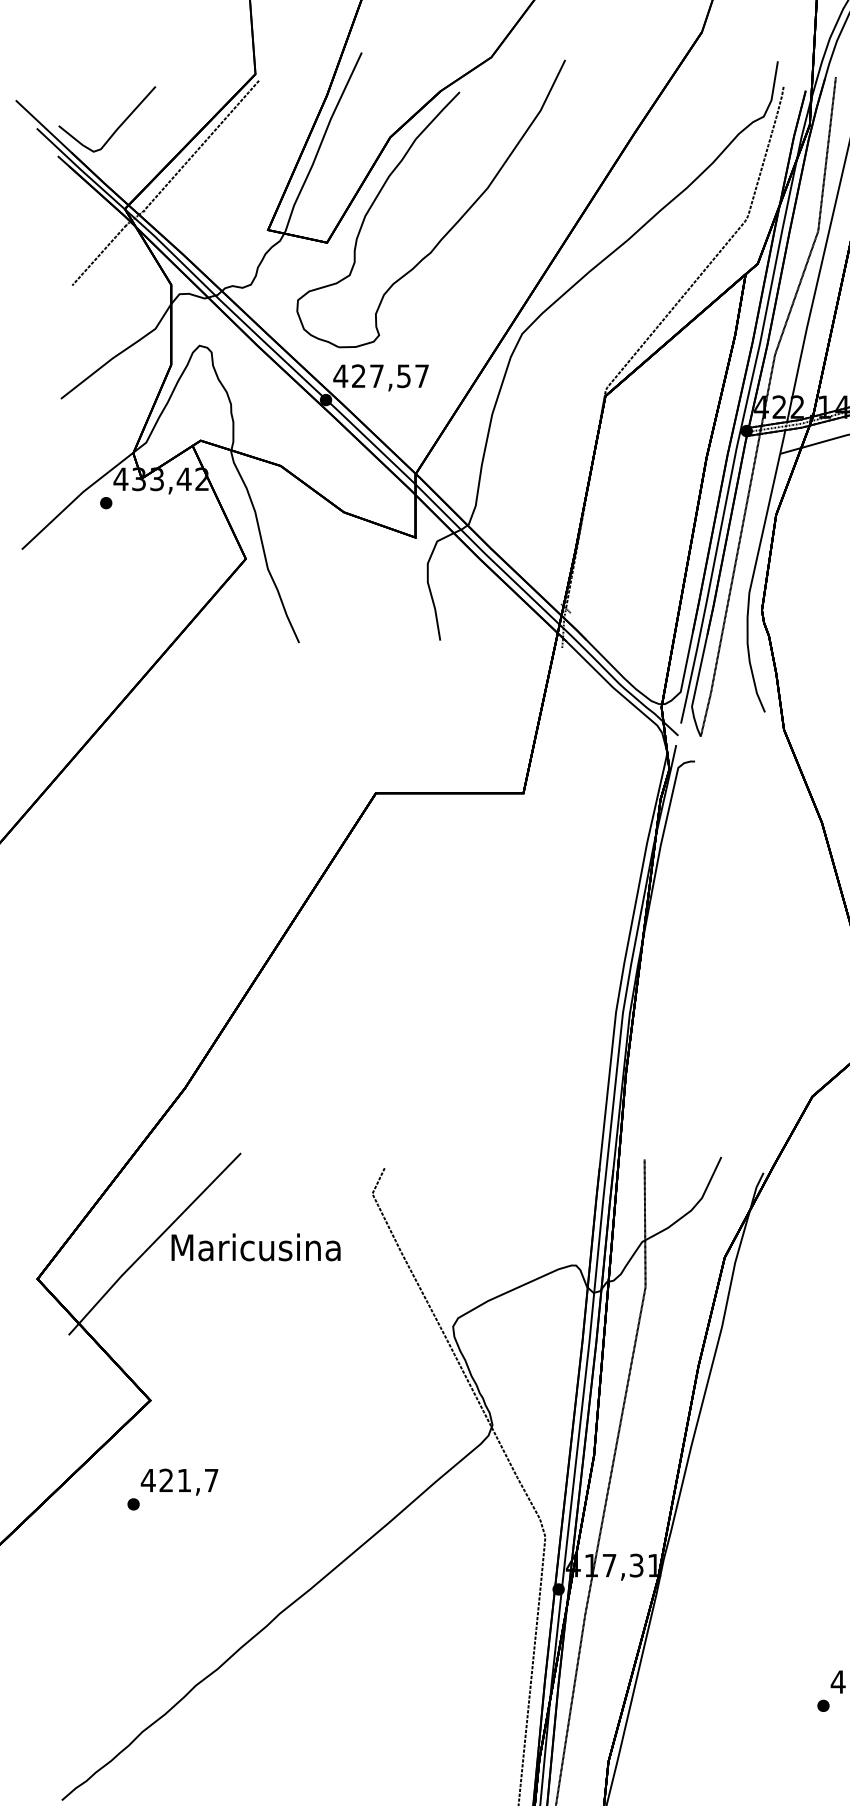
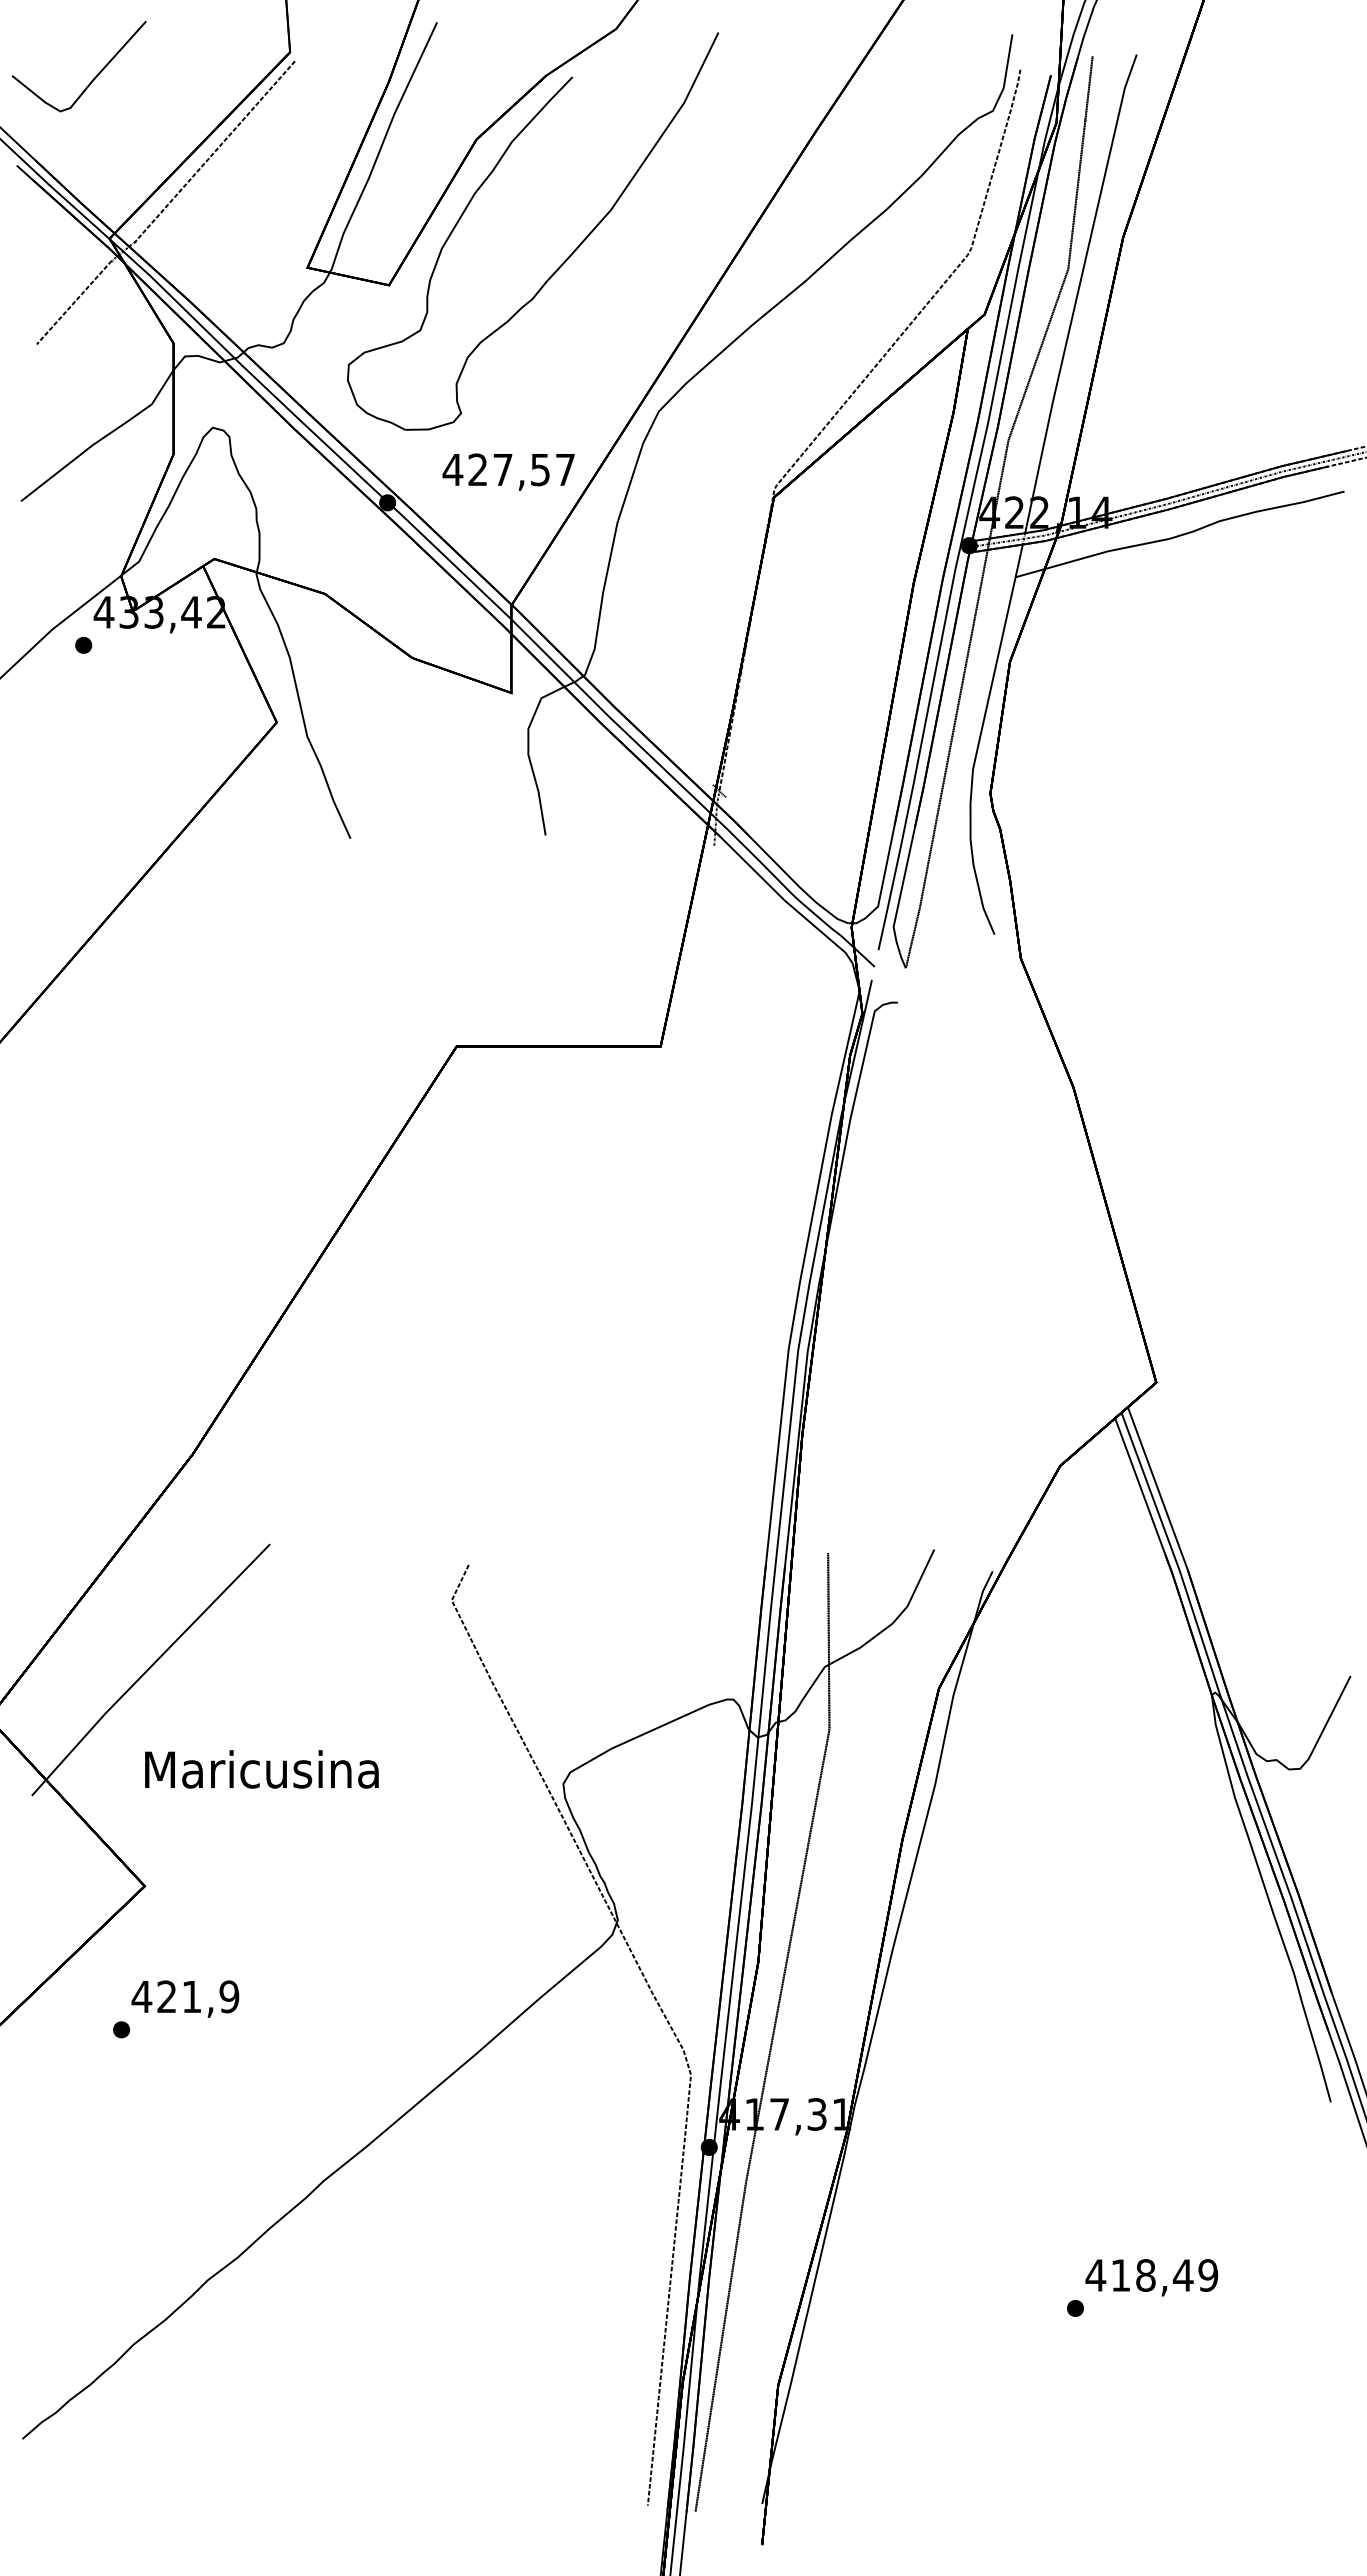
curve: (116, 128) -> (92, 79), moved
text: (380, 377) -> (508, 471), moved
text: (255, 1247) -> (261, 1769), moved
text: (211, 1480) -> (229, 1996), 421,7 -> 421,9

